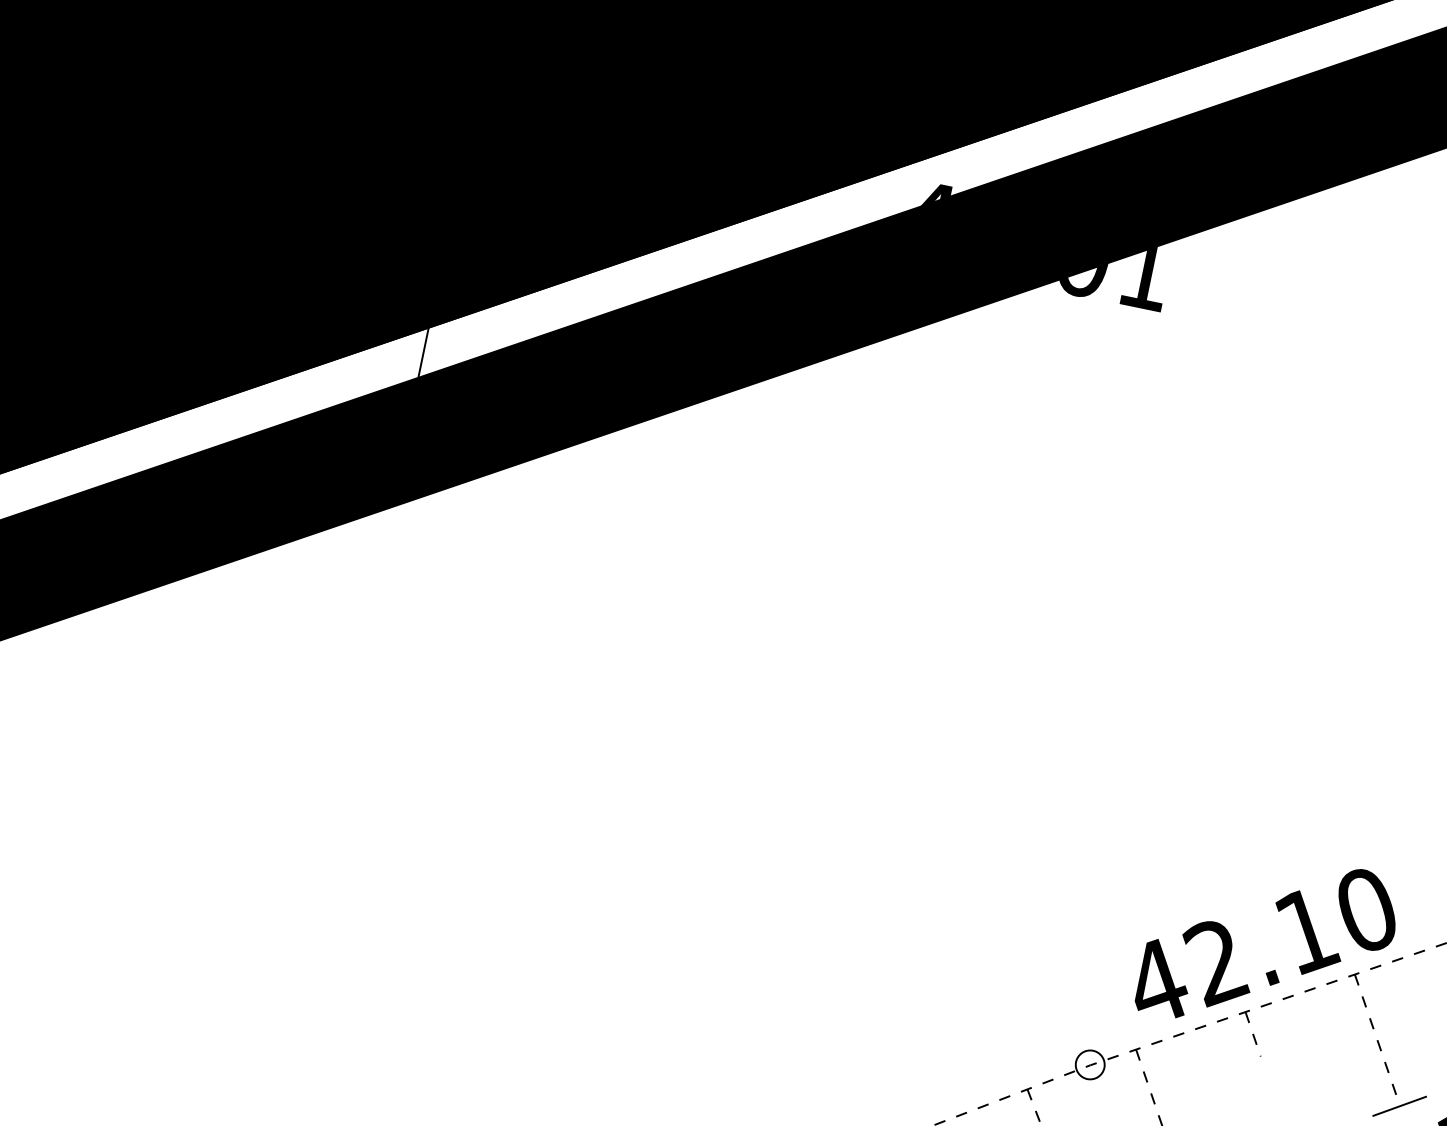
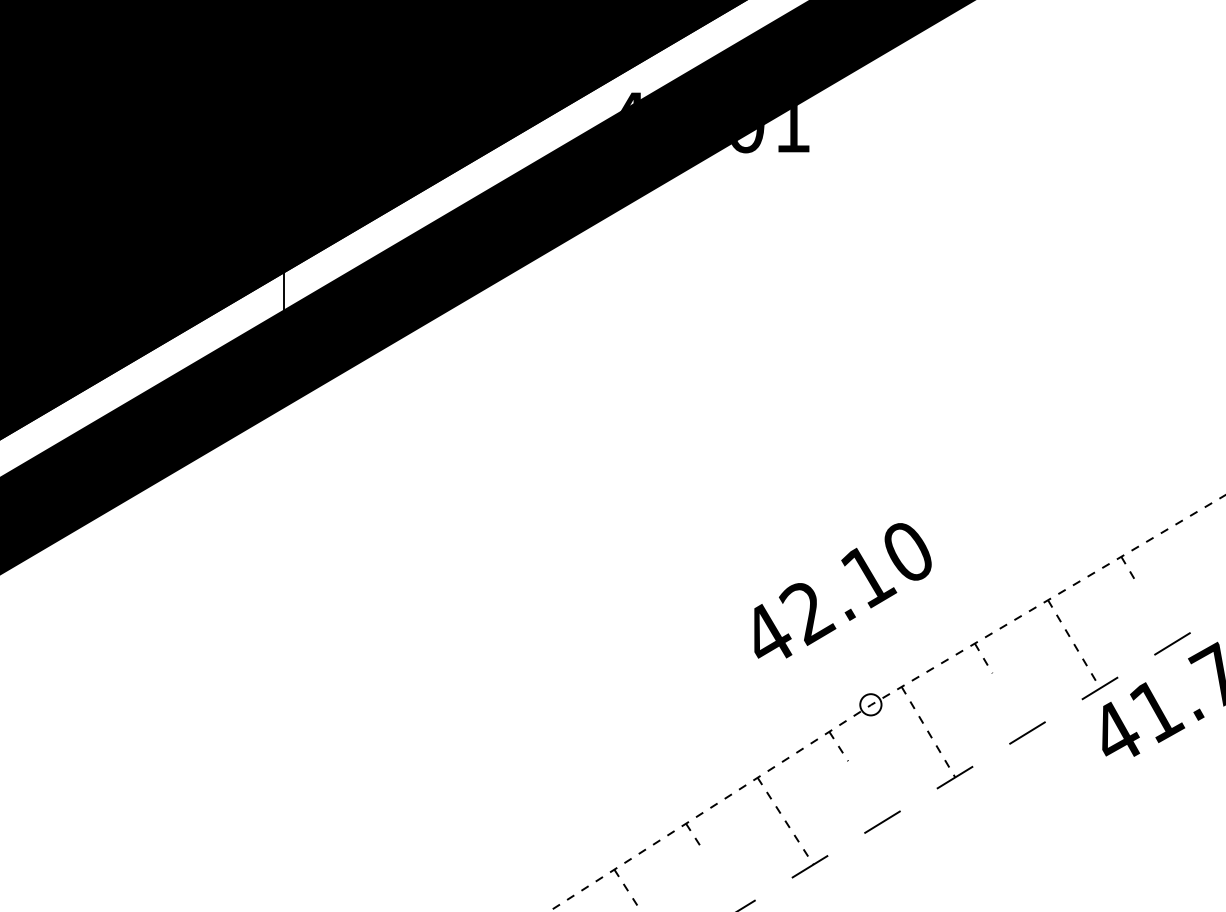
text: (1268, 943) -> (842, 590), moved

